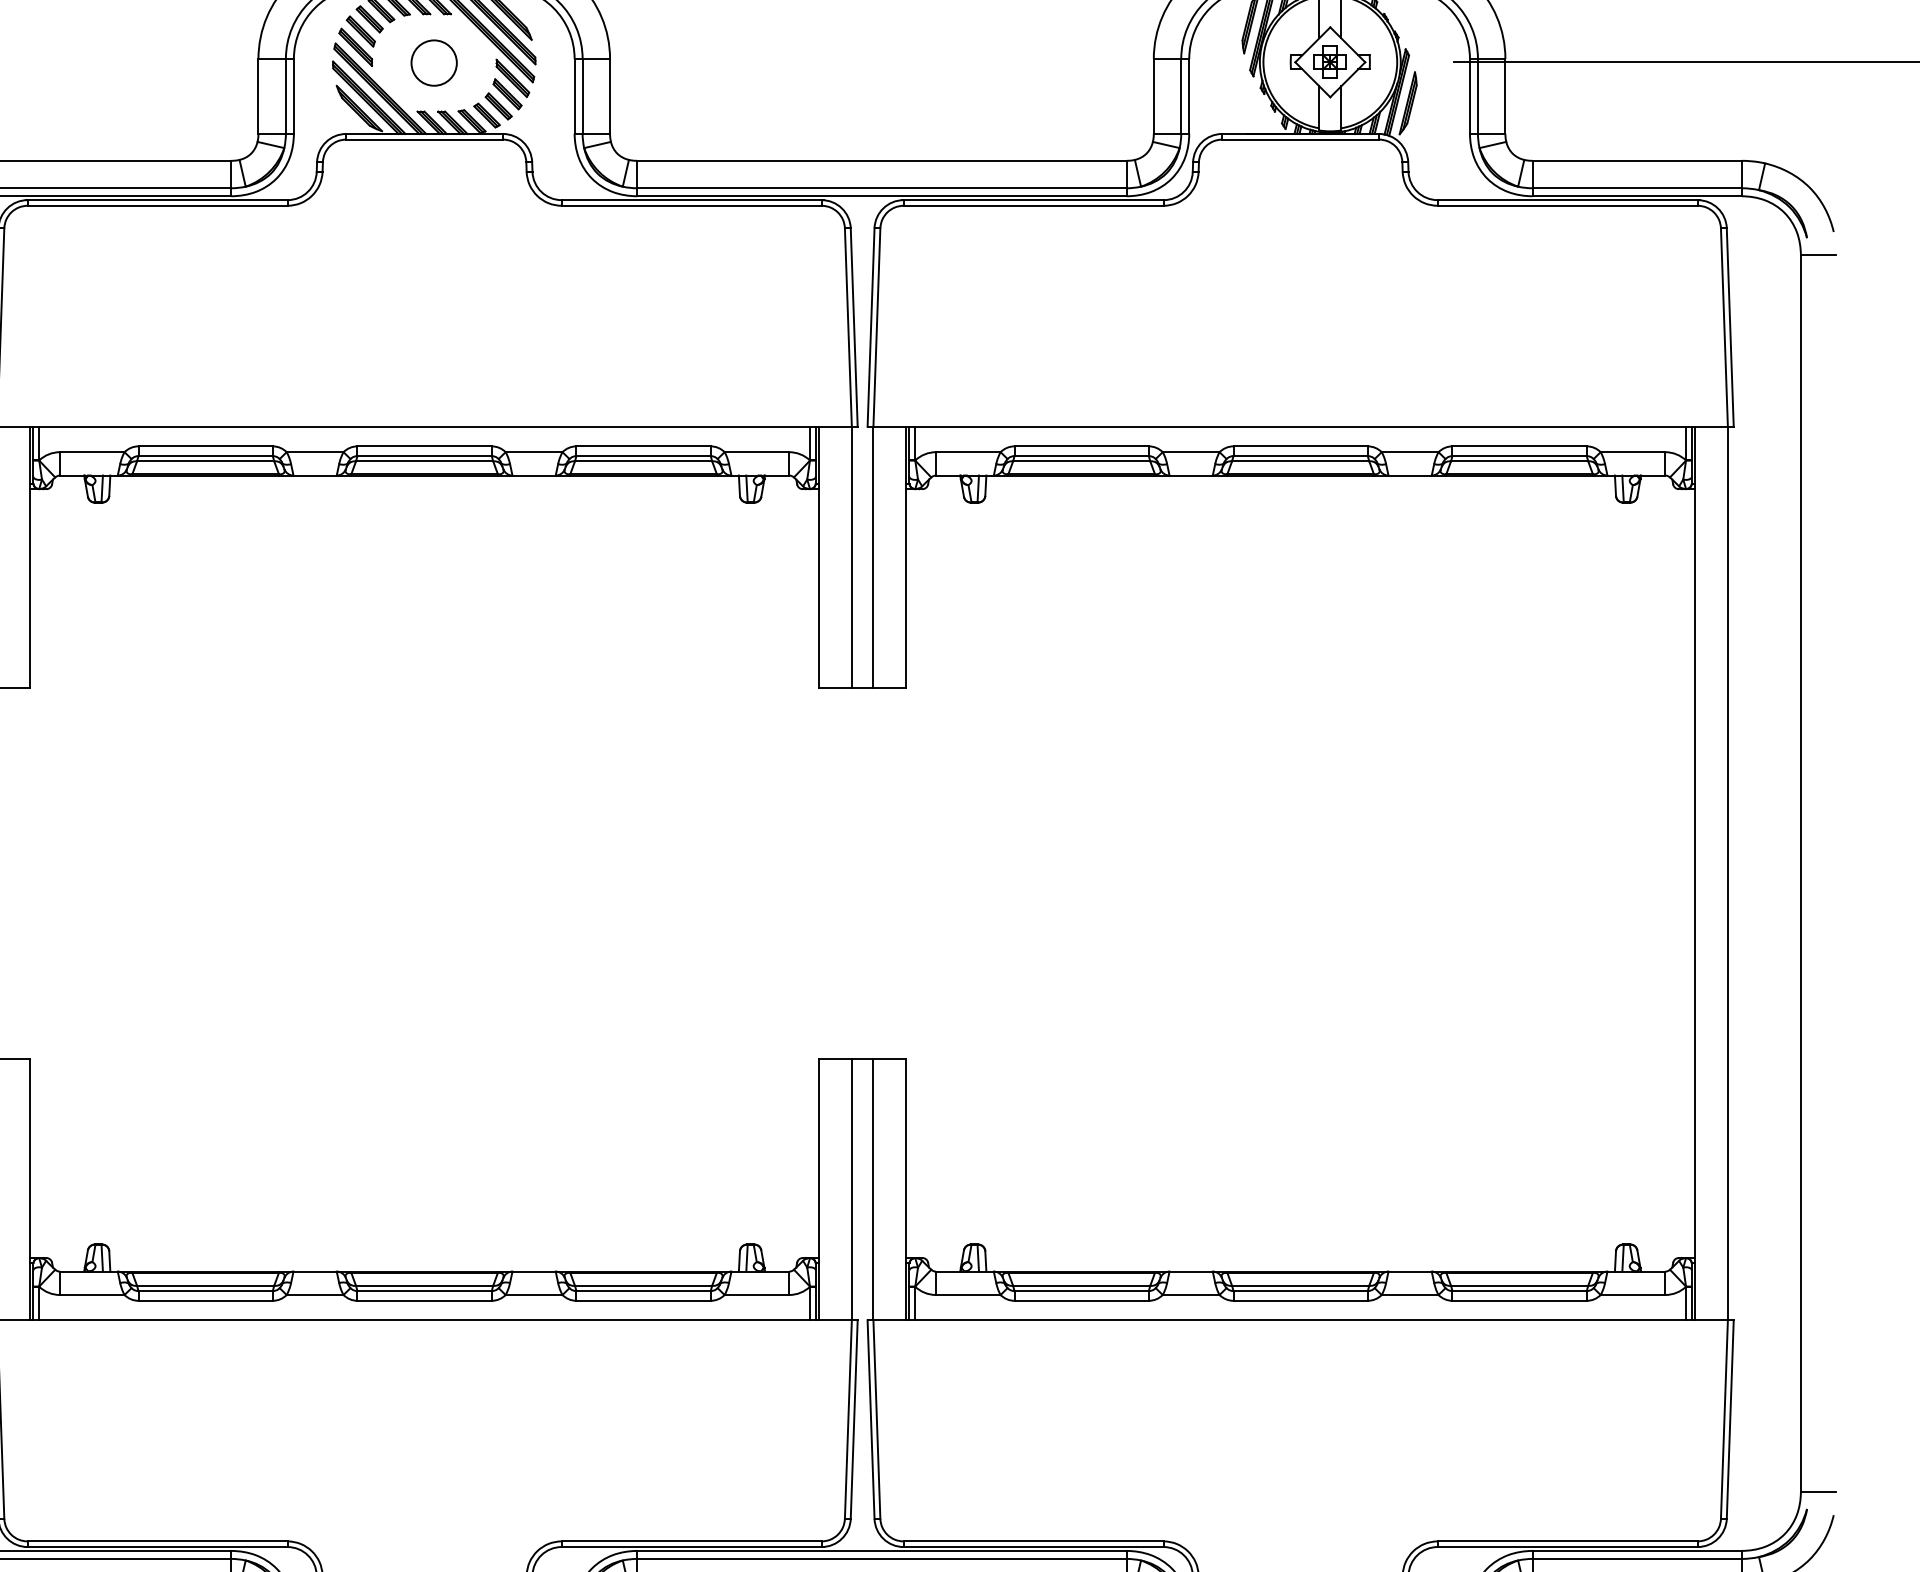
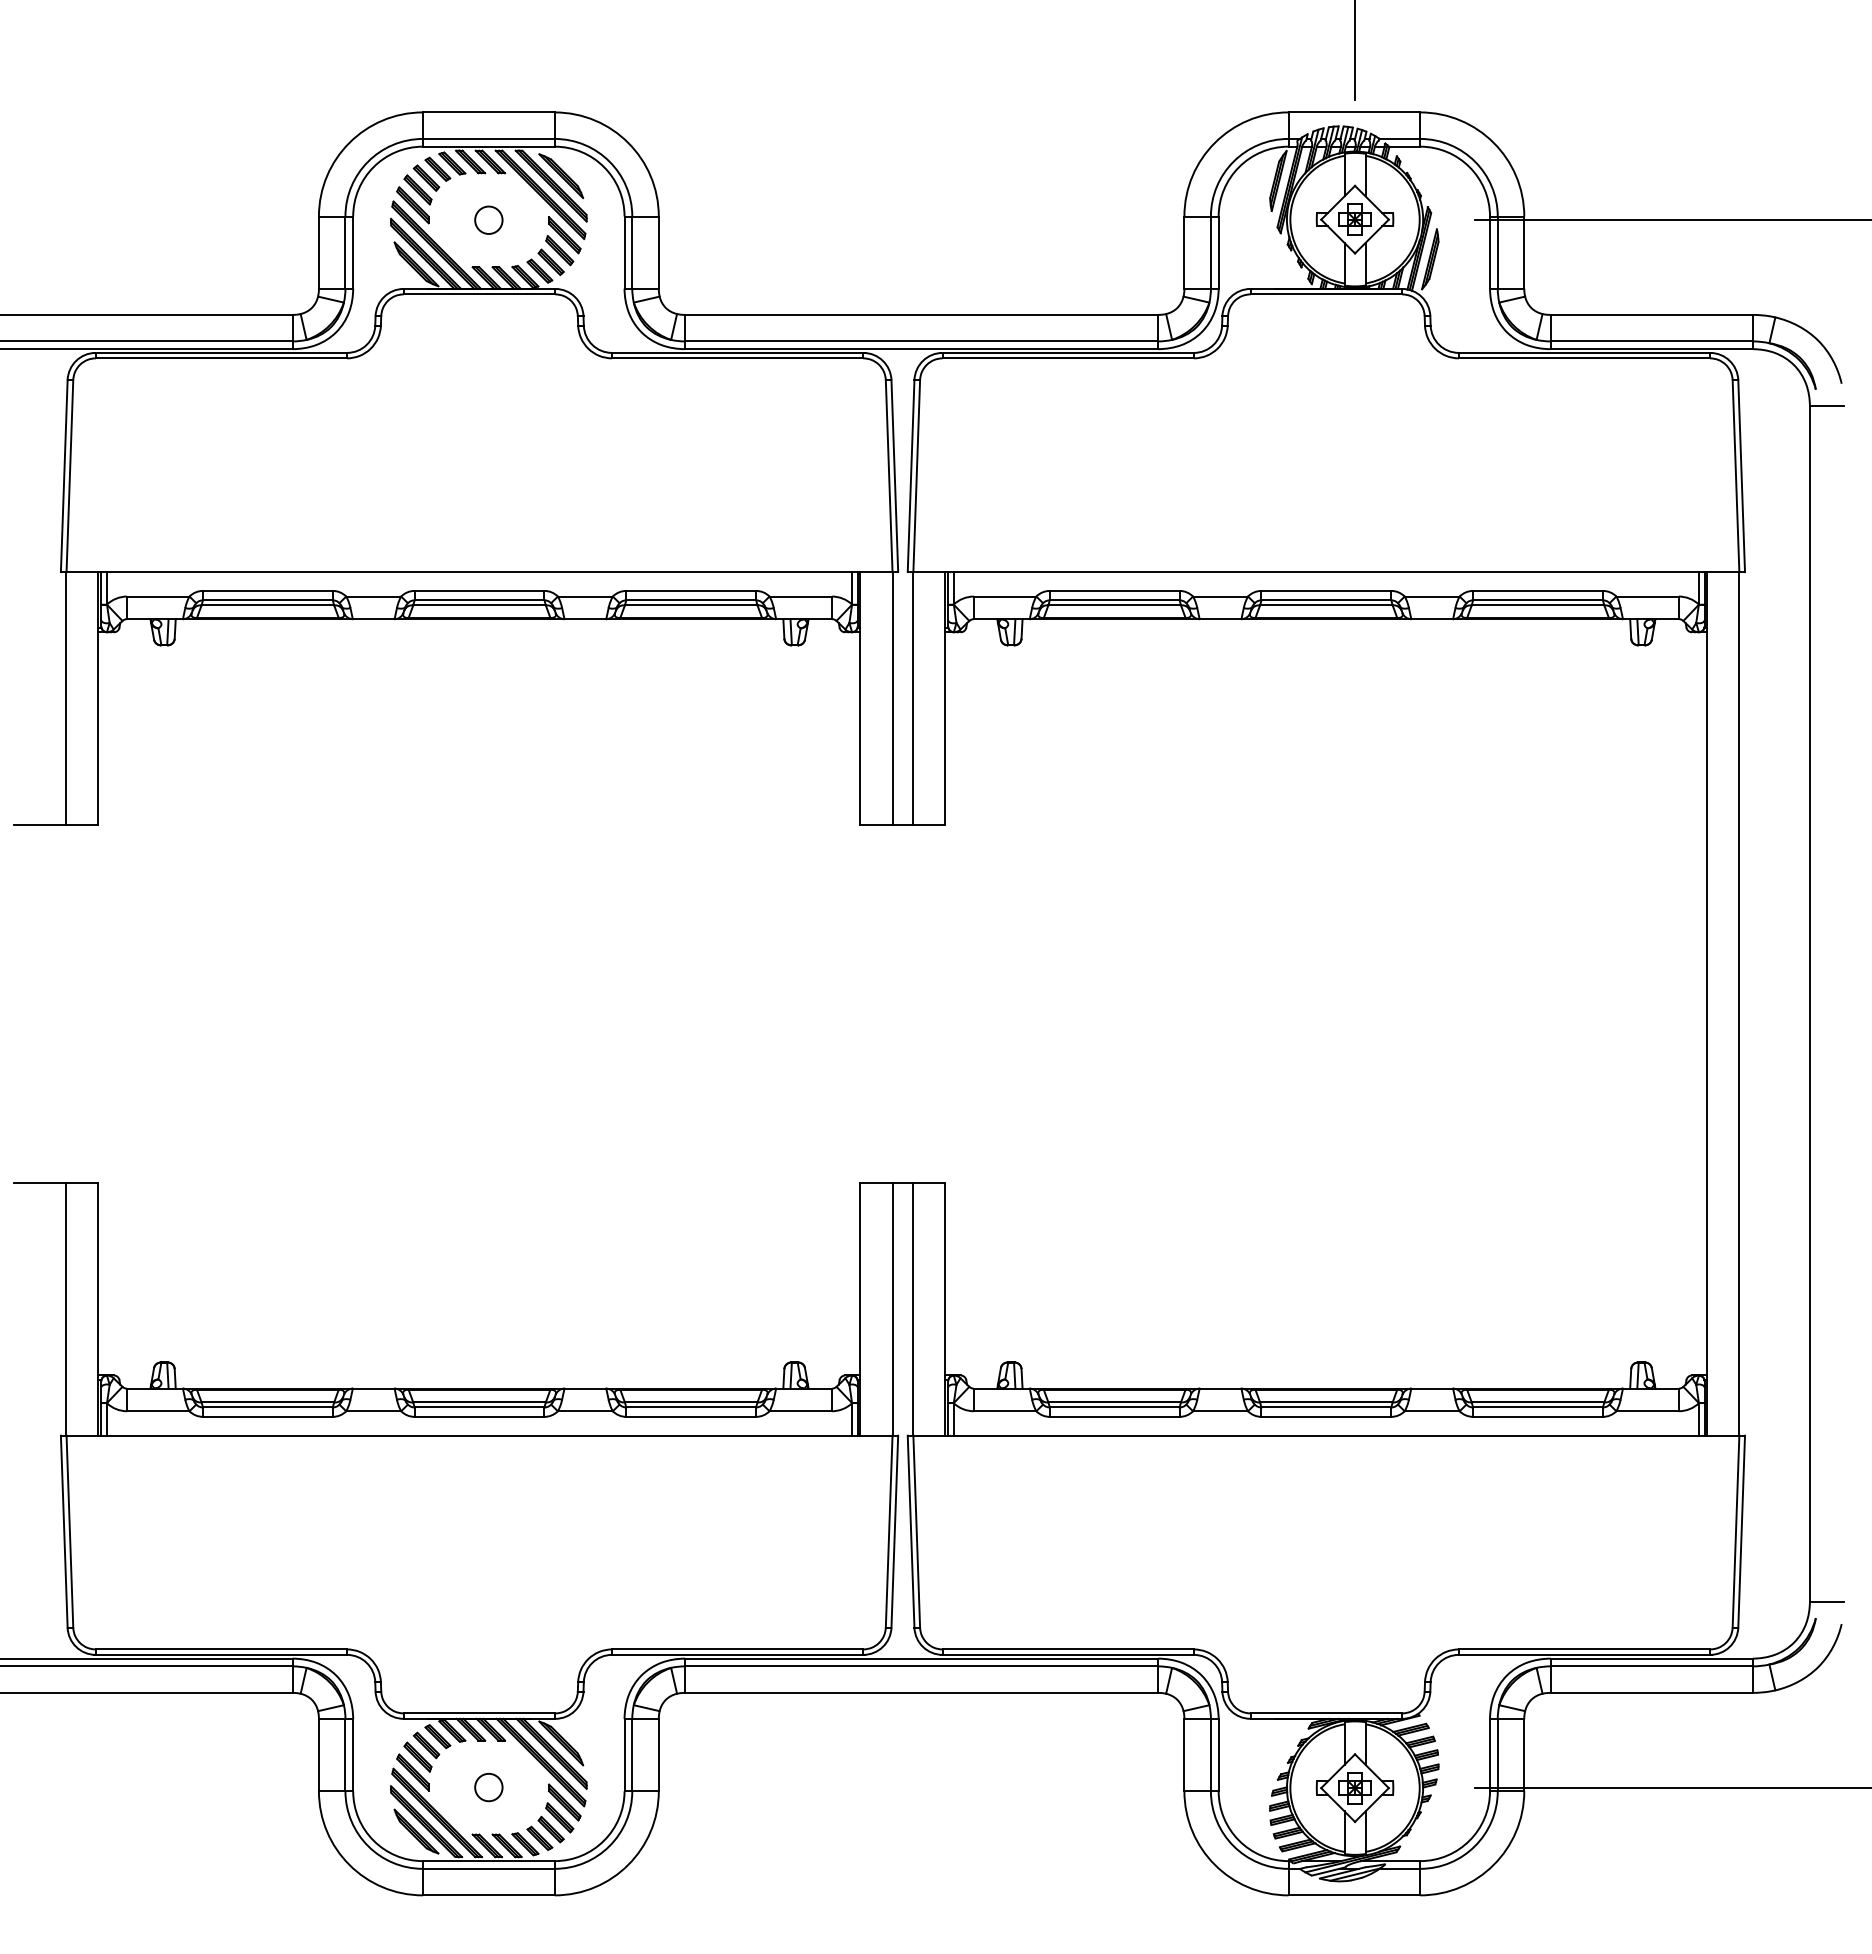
circle: (433, 62) -> (488, 219), size x0.62

